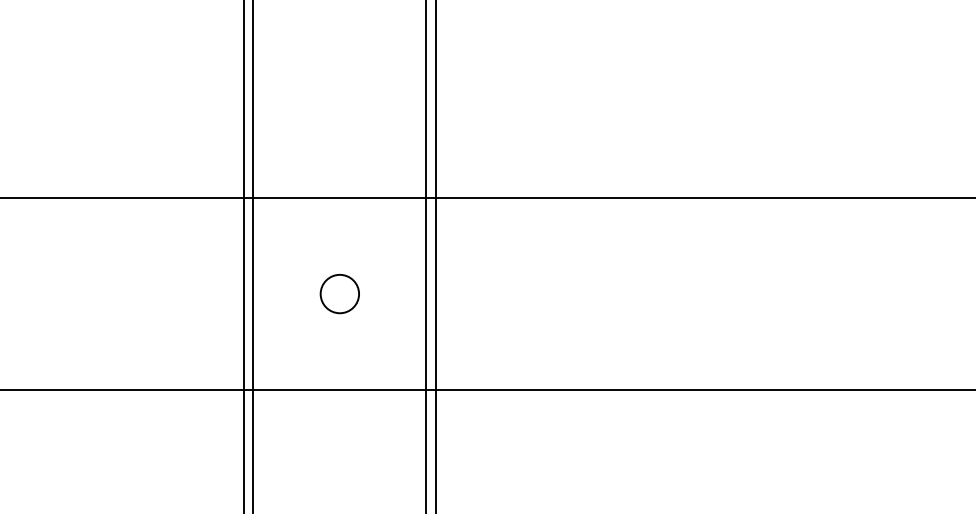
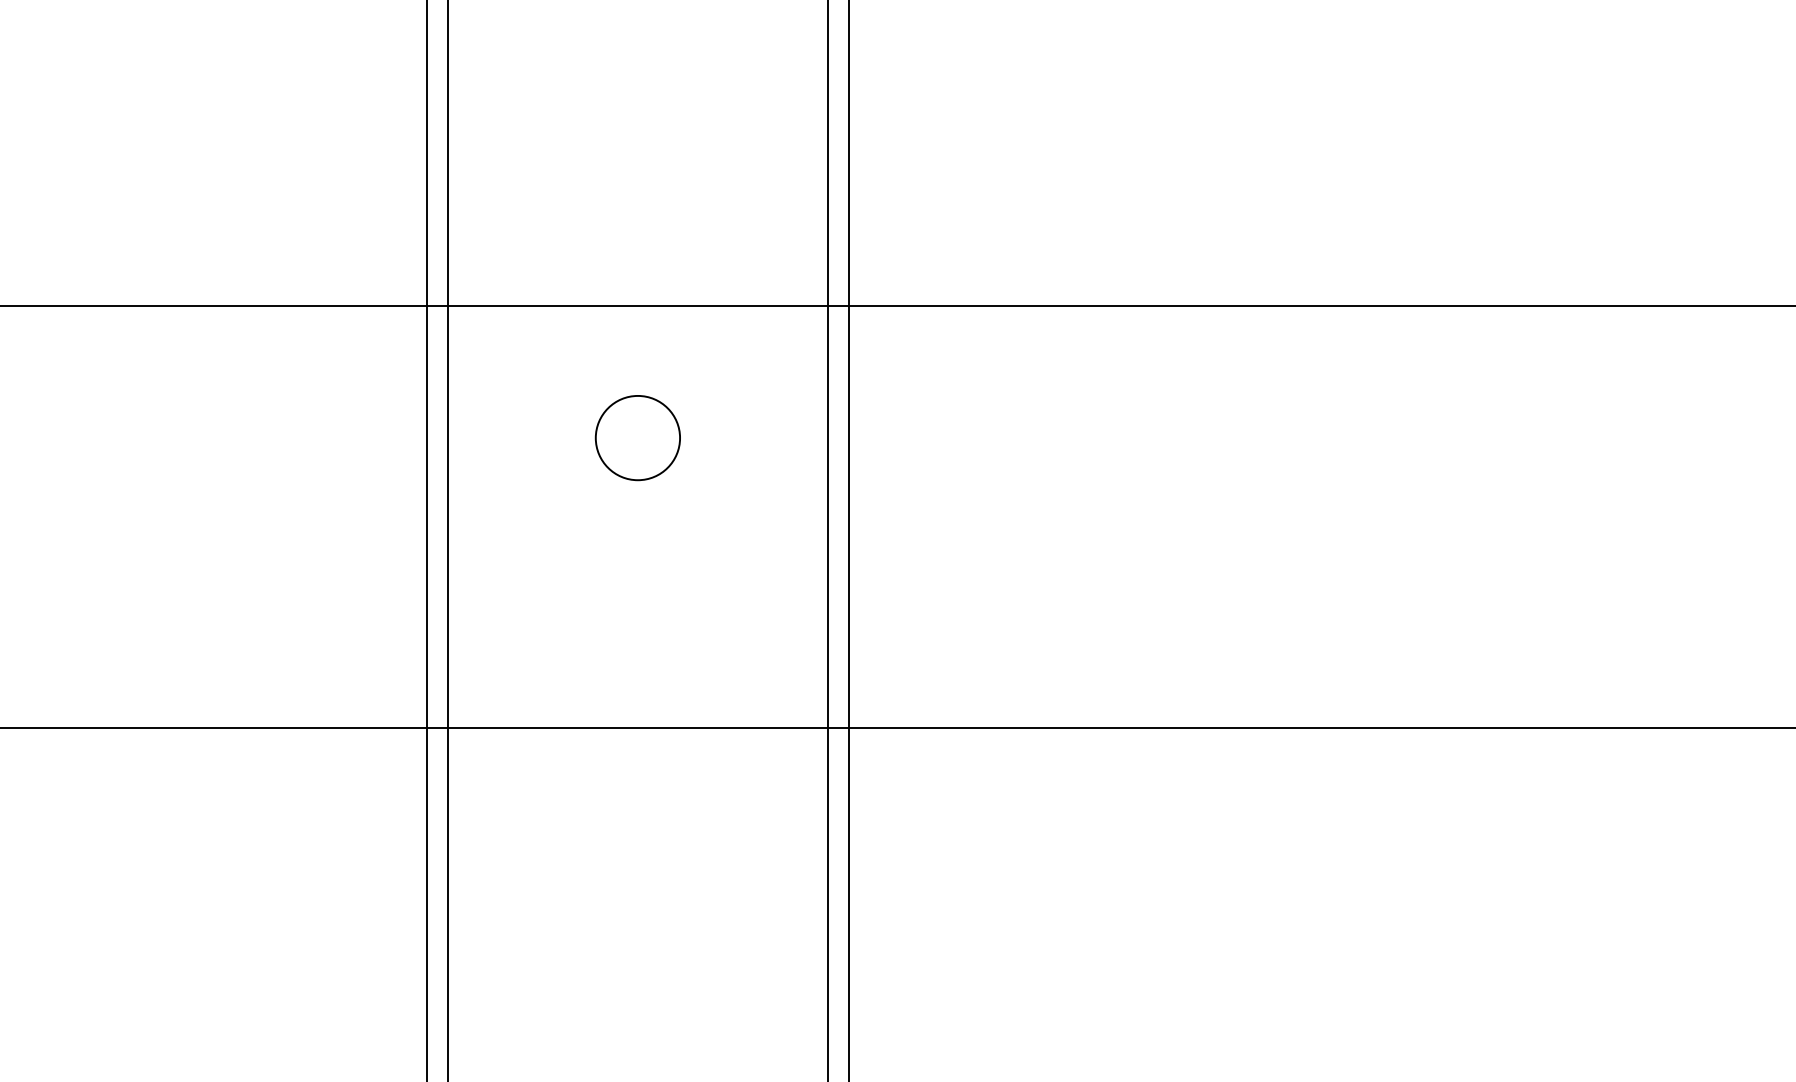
circle: (339, 294) -> (637, 439), moved

